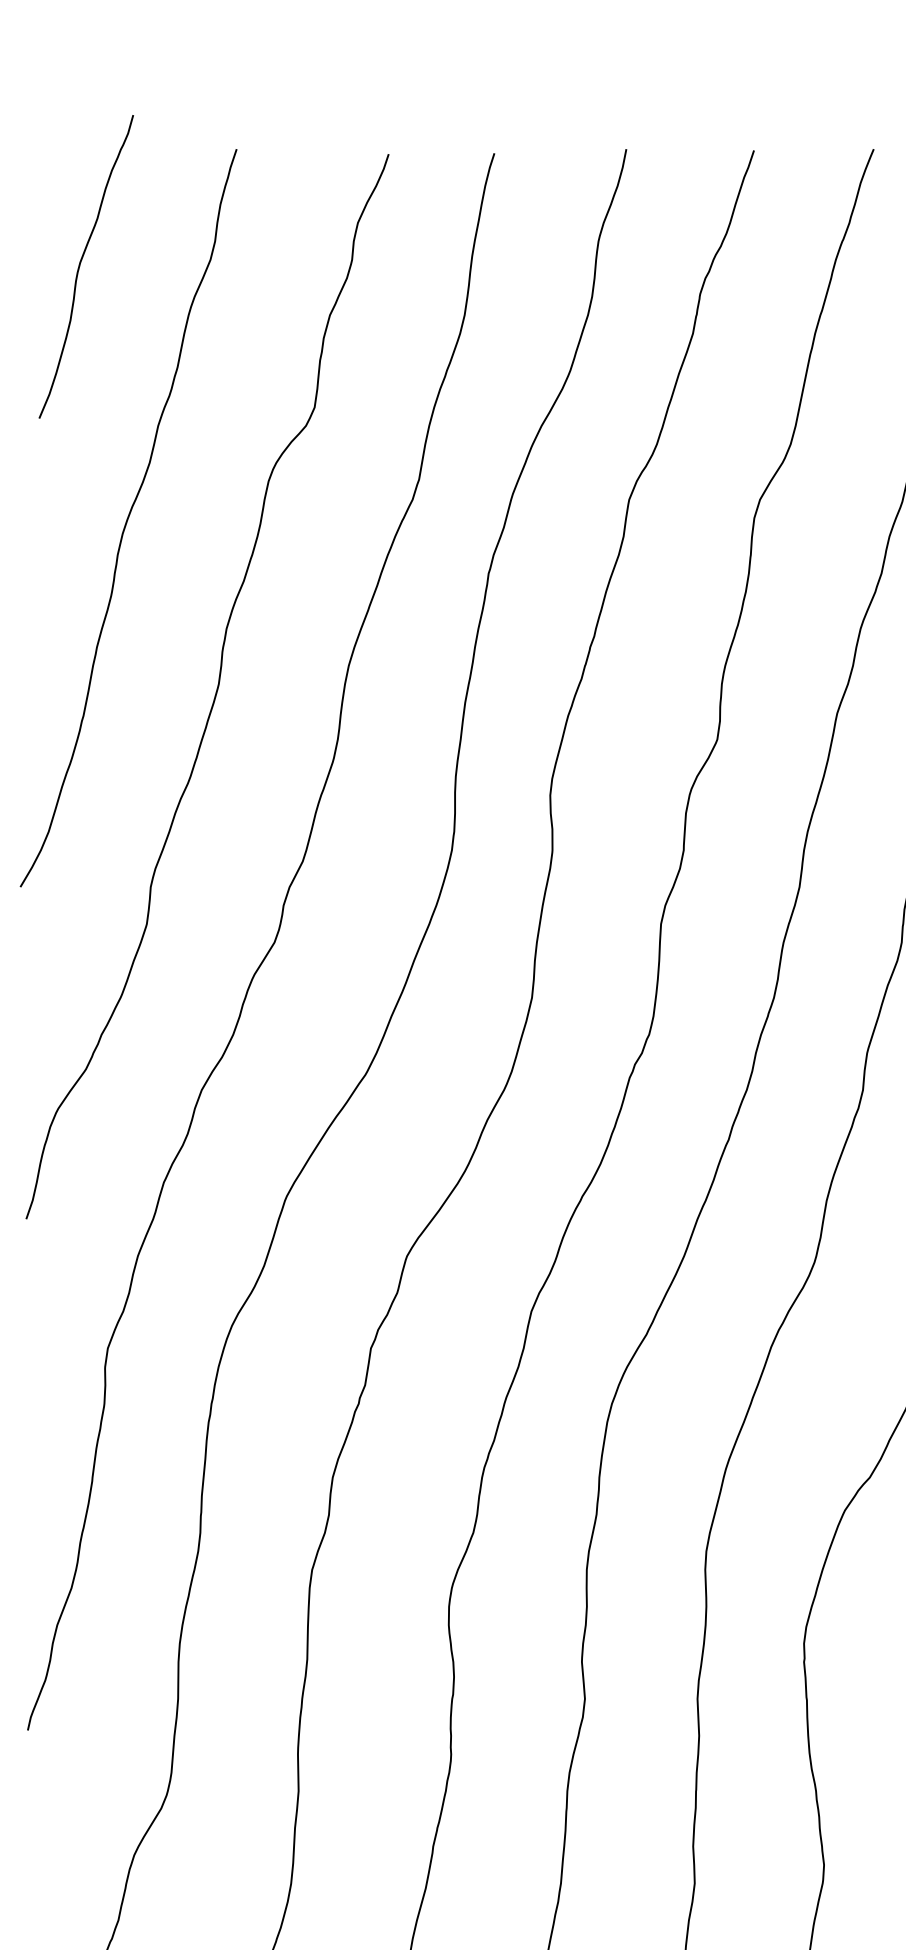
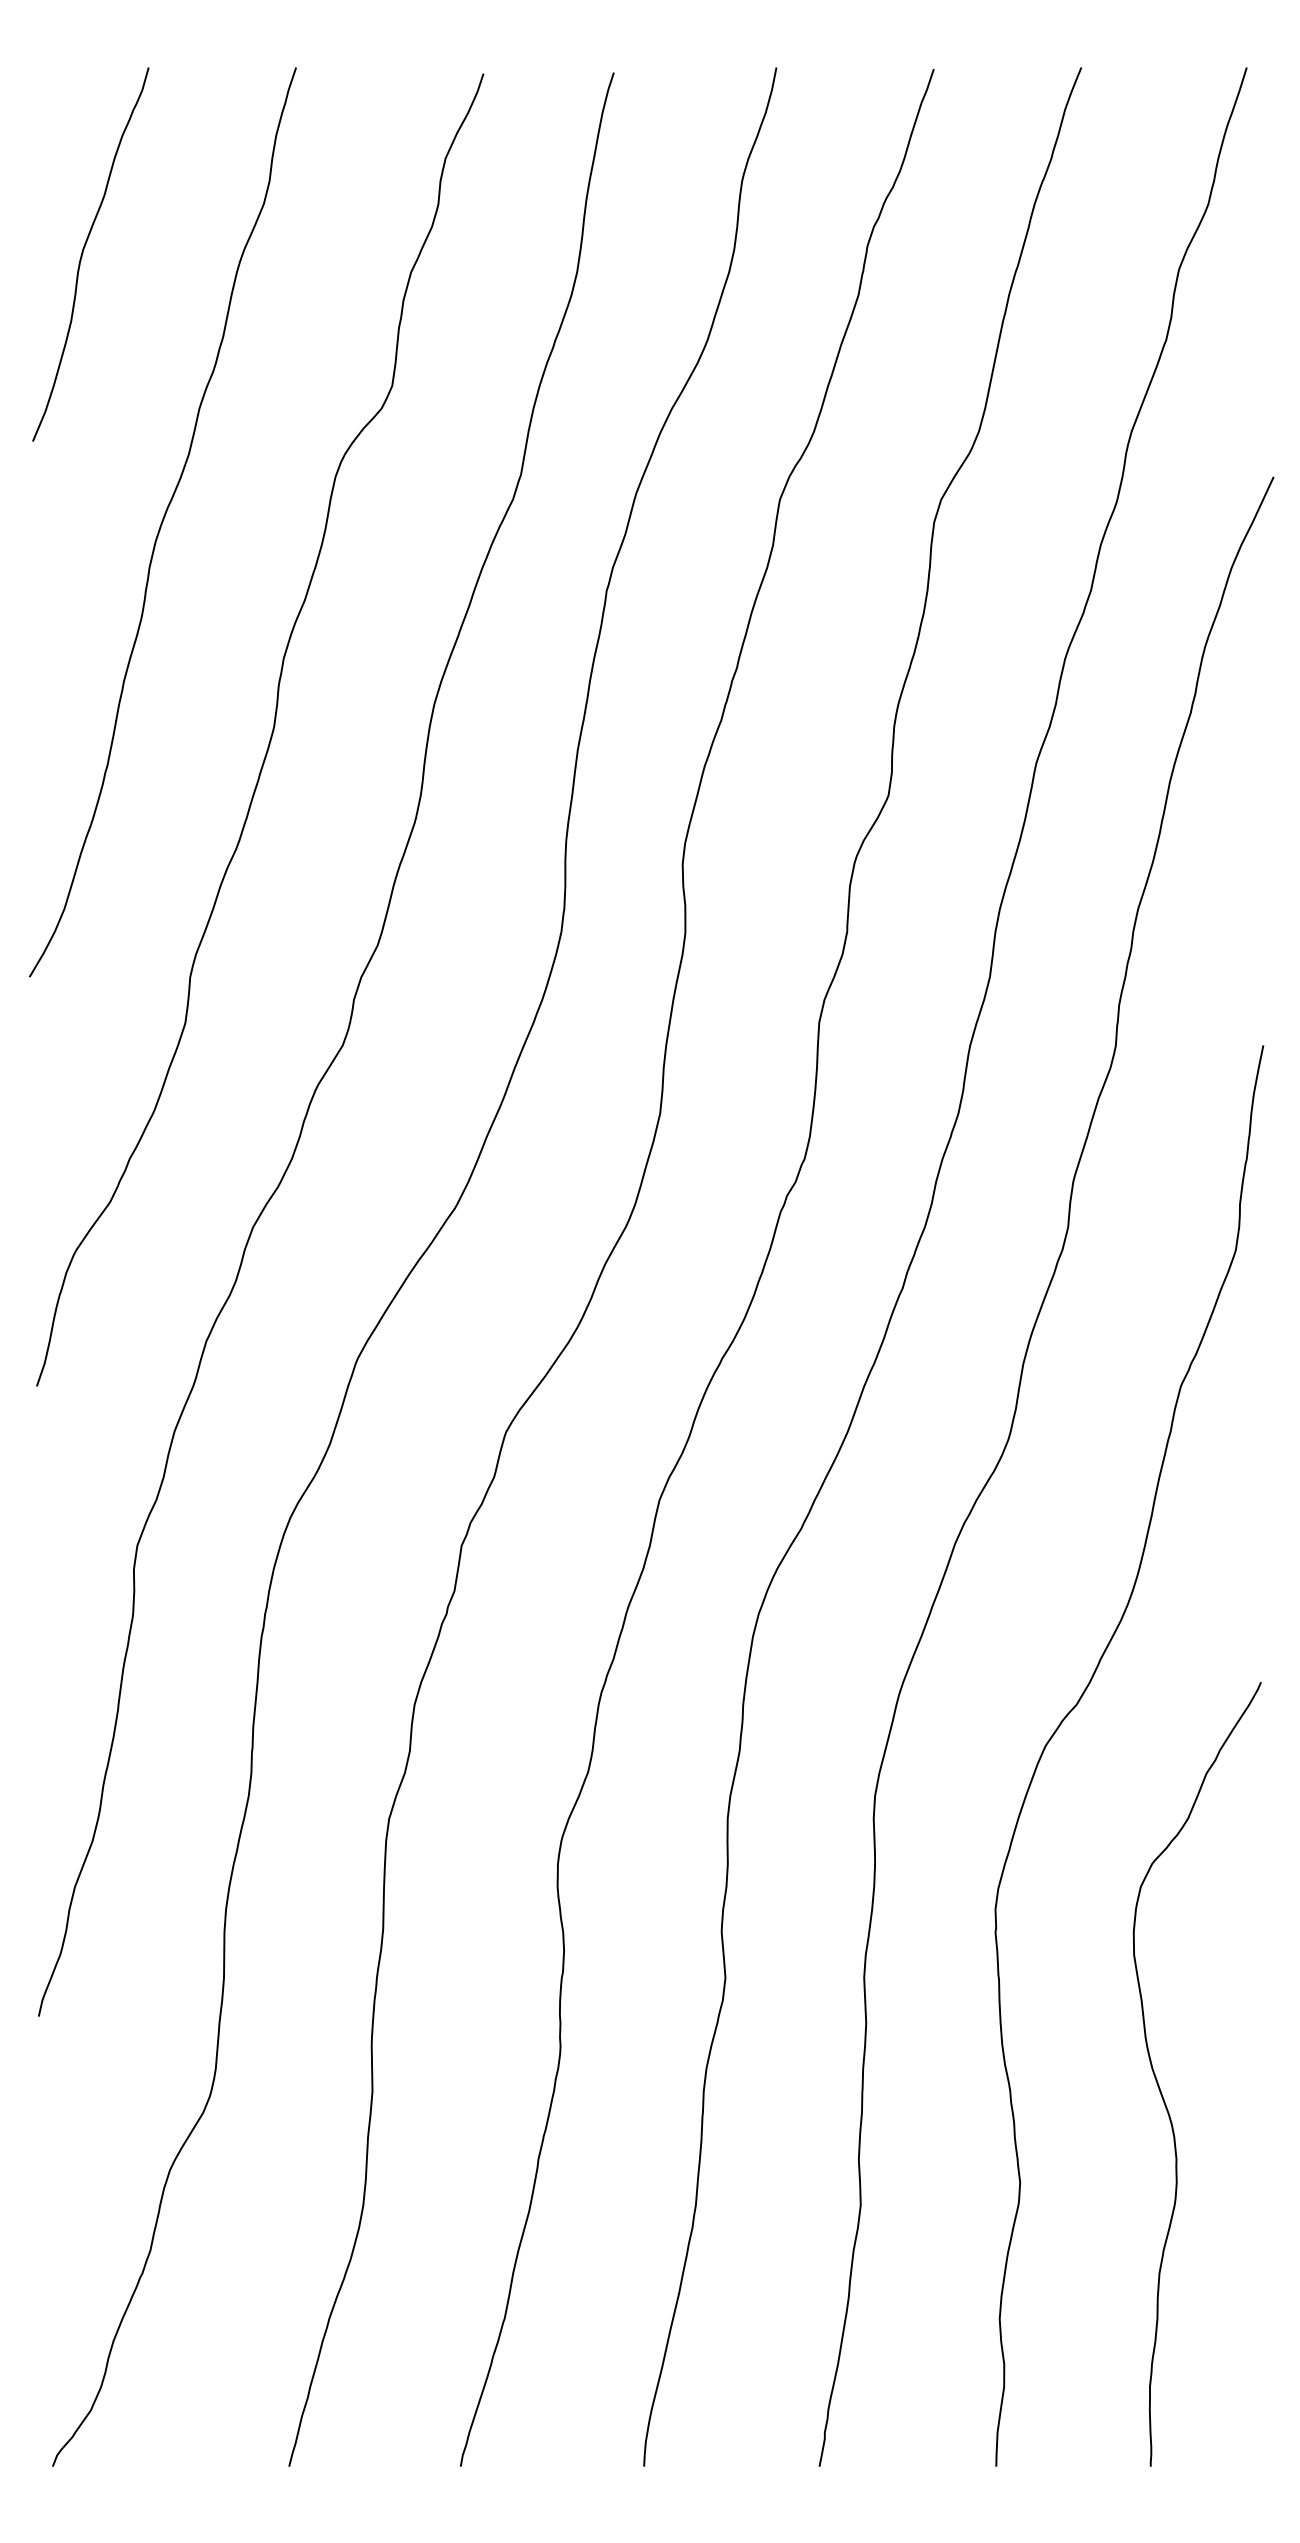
curve: (80, 265) -> (83, 253), moved

